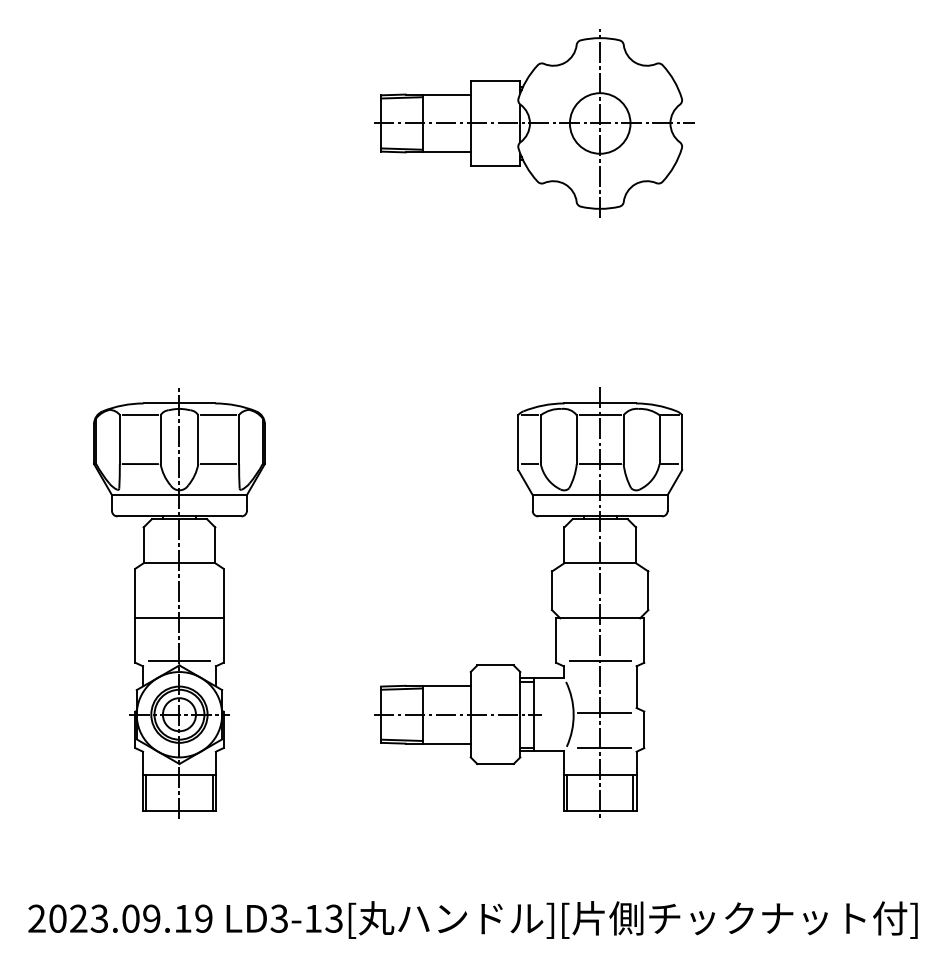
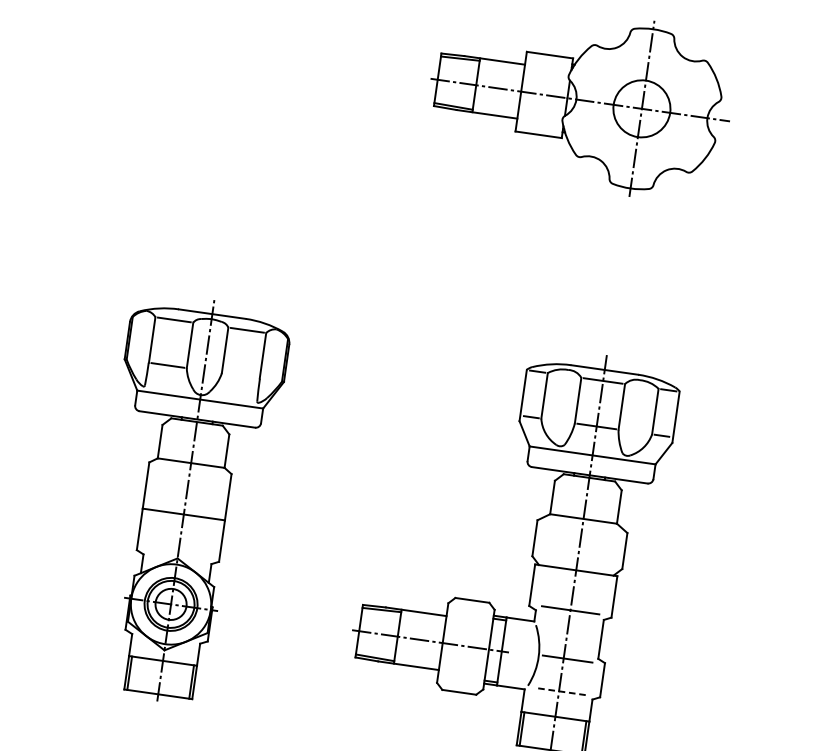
line: (218, 464) -> (240, 376), removed
line: (179, 661) -> (178, 554), removed
line: (604, 748) -> (562, 692), solid -> dashed

